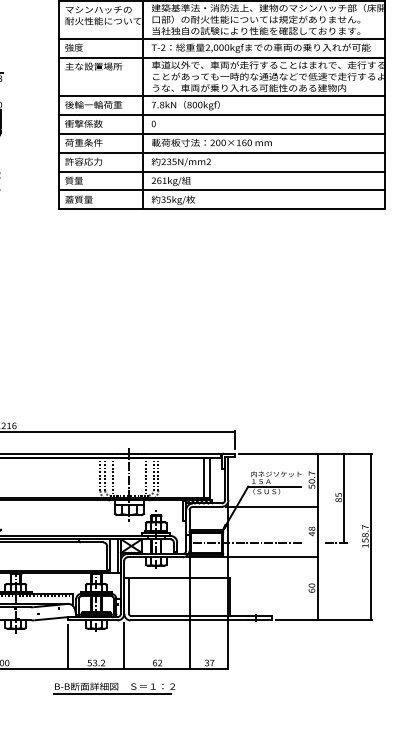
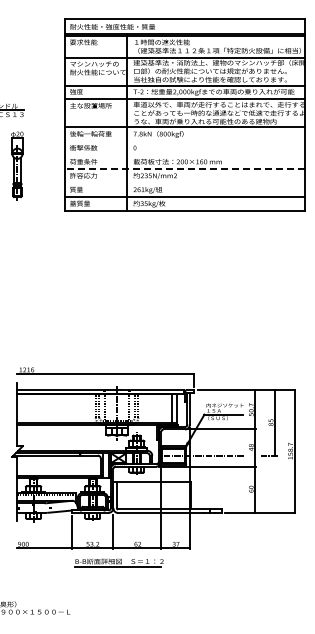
line: (221, 115) -> (184, 141), removed
line: (221, 134) -> (184, 155), removed
line: (221, 153) -> (184, 169), solid -> dashed
line: (221, 170) -> (184, 182), removed
part: (113, 687) -> (118, 562), moved

